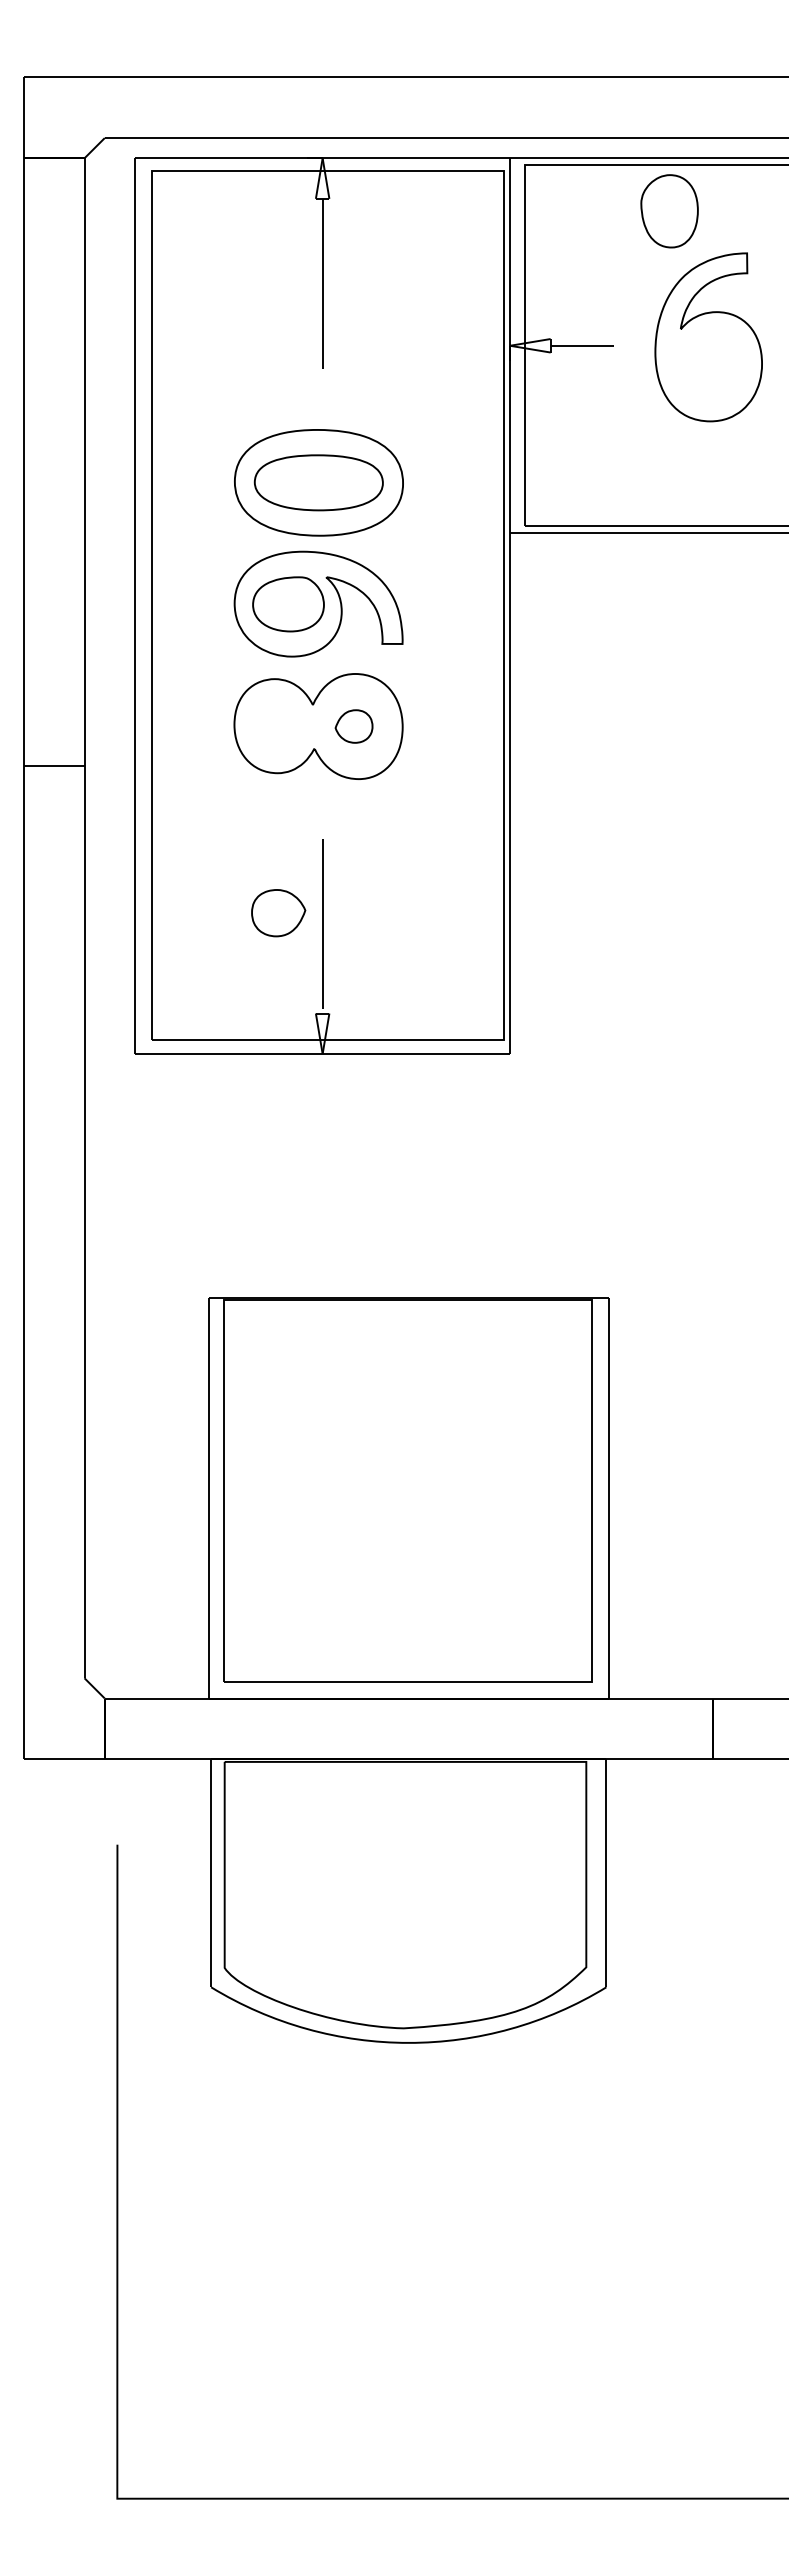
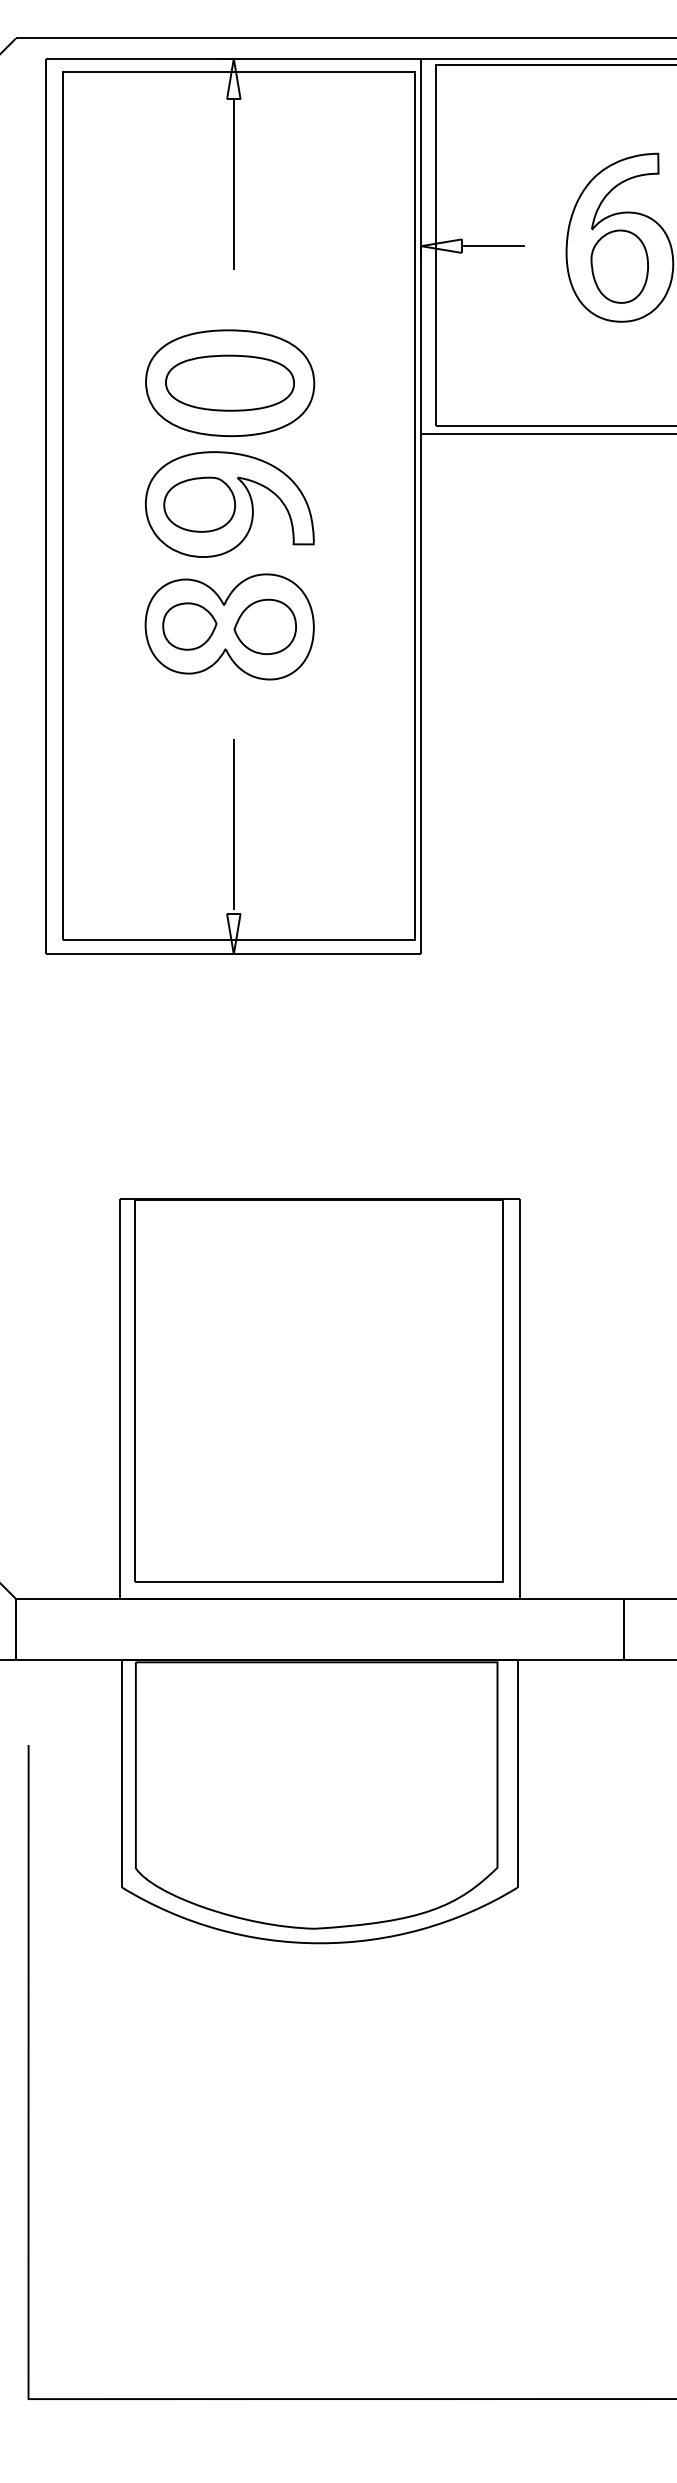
part: (669, 211) -> (619, 266), moved
part: (353, 726) -> (264, 626), size x1.67
part: (278, 913) -> (189, 626), moved

